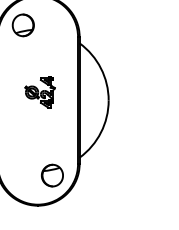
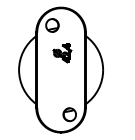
part: (40, 92) -> (62, 53), moved

